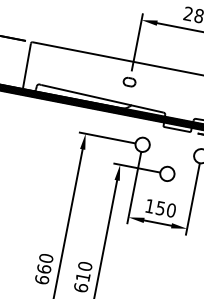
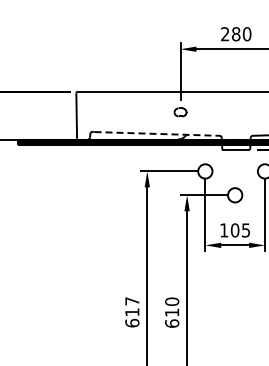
line: (102, 98) -> (157, 133), solid -> dashed
text: (165, 209) -> (240, 230), 150 -> 105
text: (45, 263) -> (132, 306), 660 -> 617

